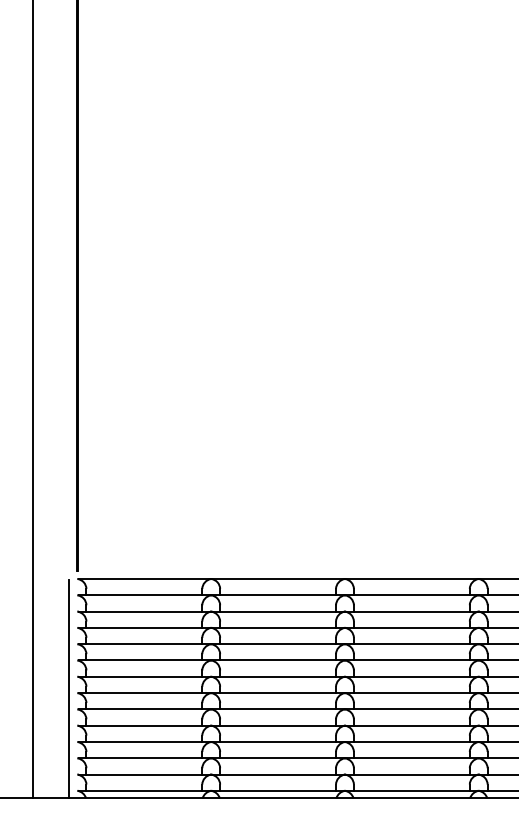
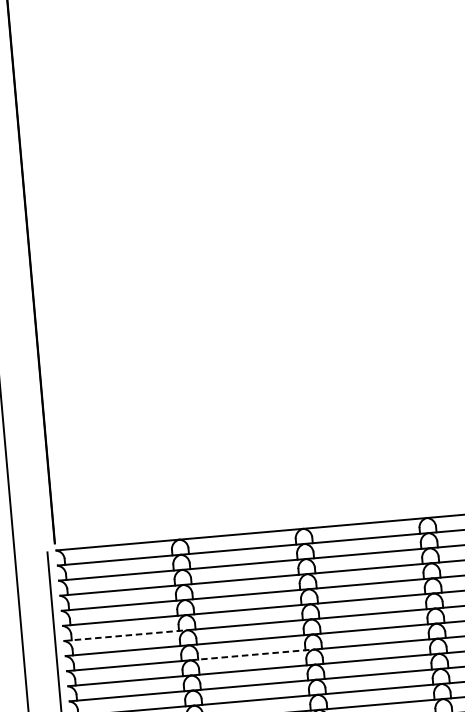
line: (144, 676) -> (125, 635), solid -> dashed
line: (278, 709) -> (252, 655), solid -> dashed

